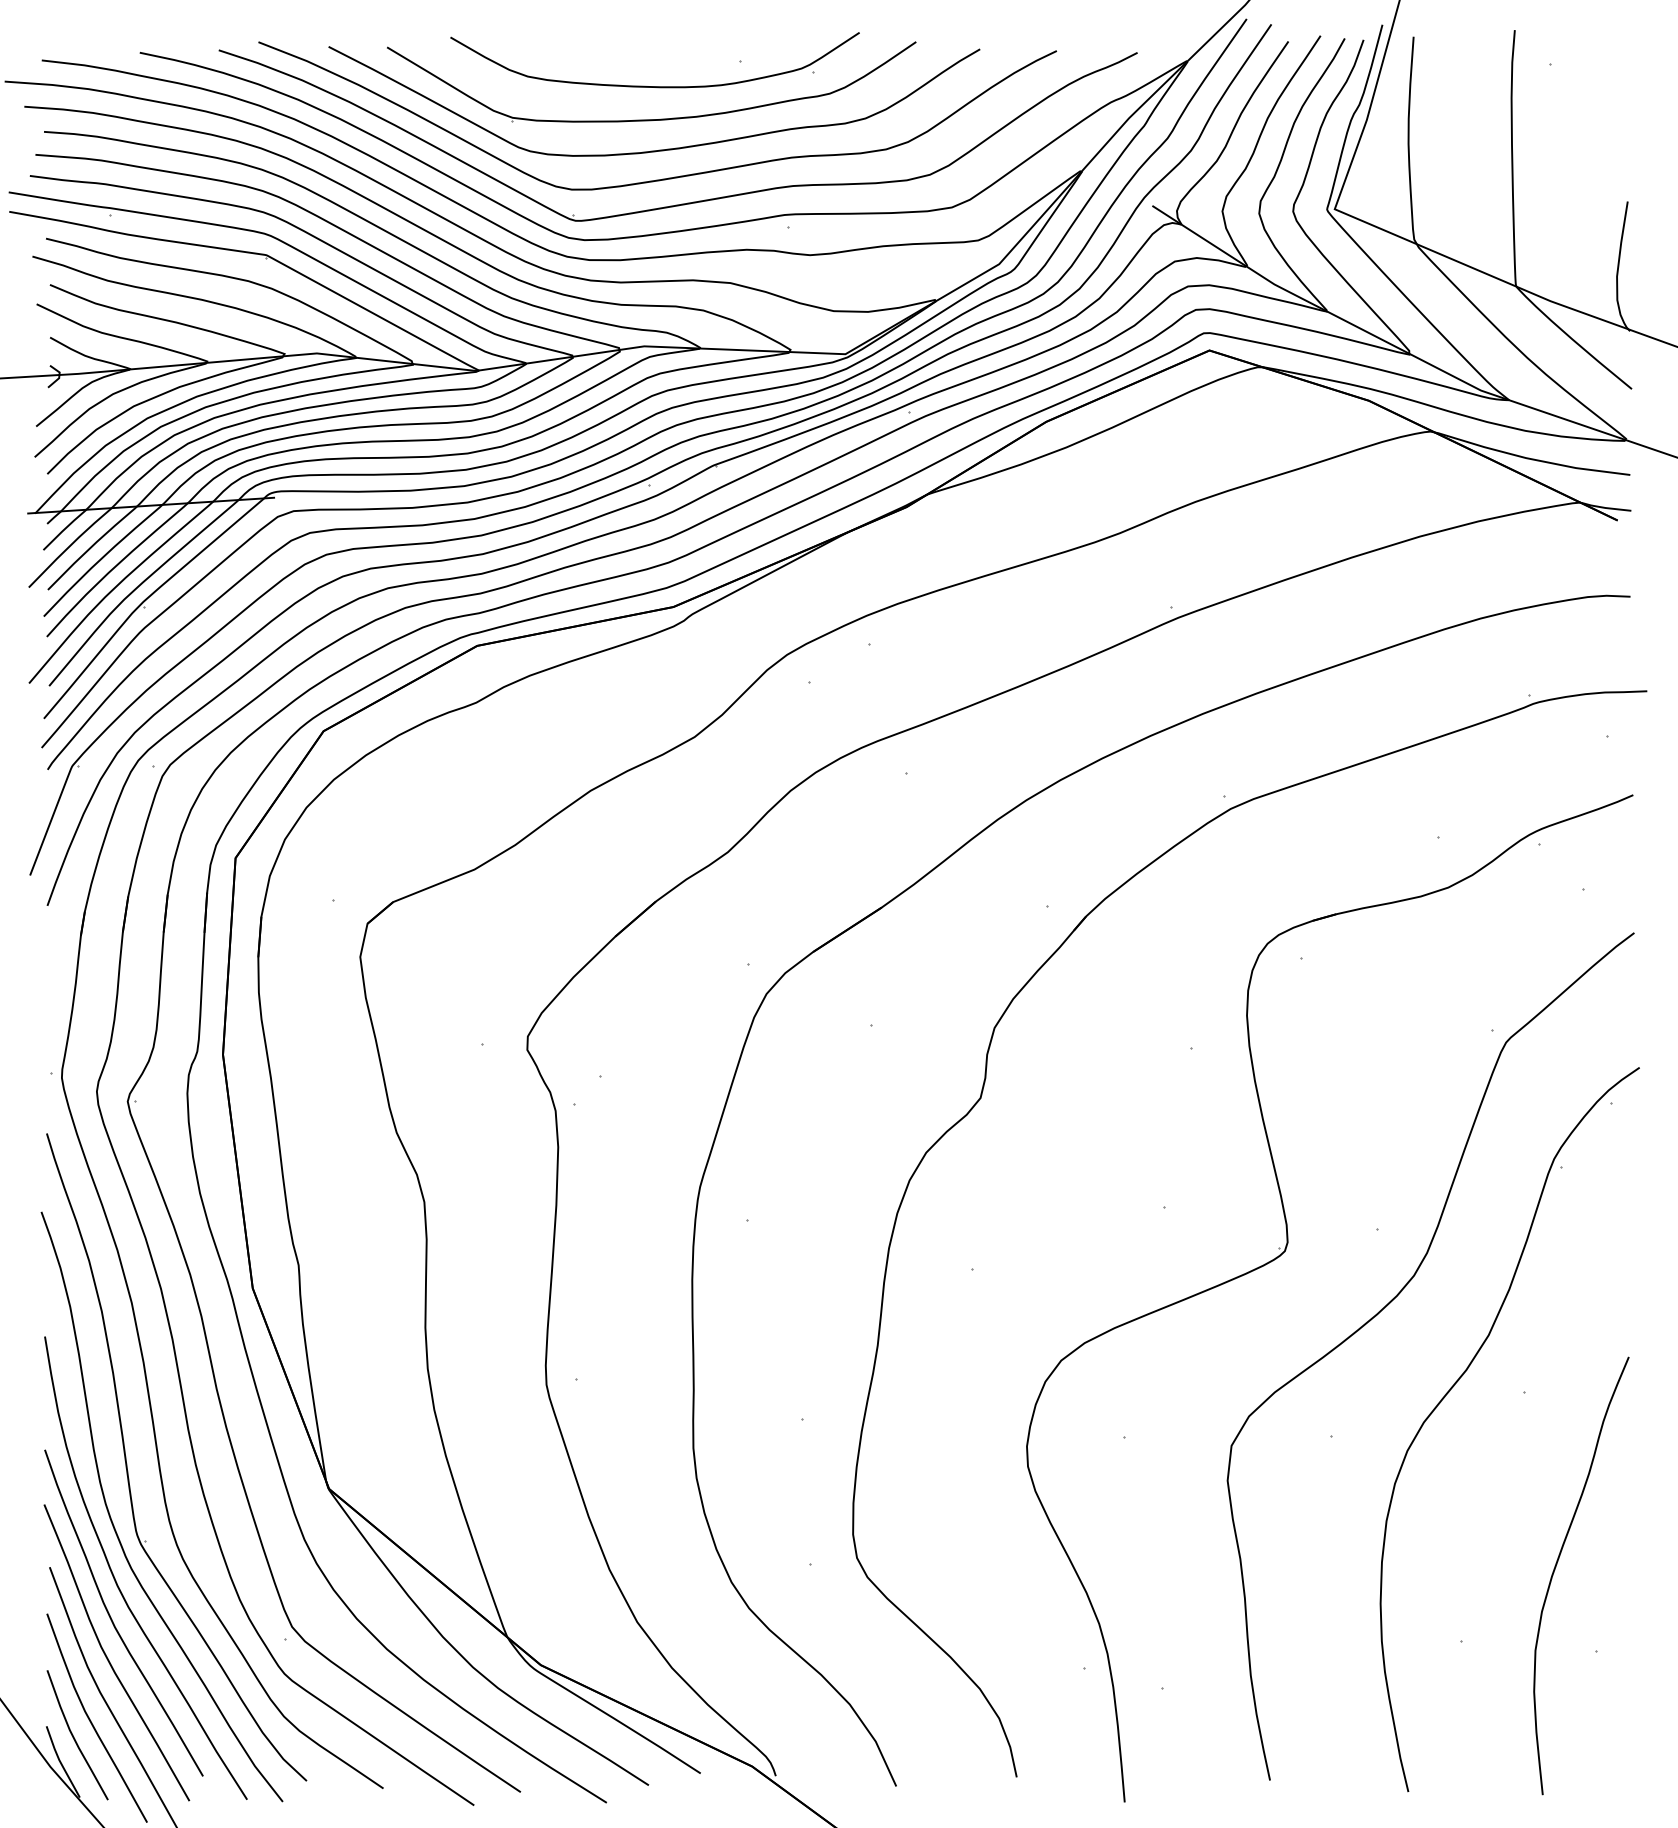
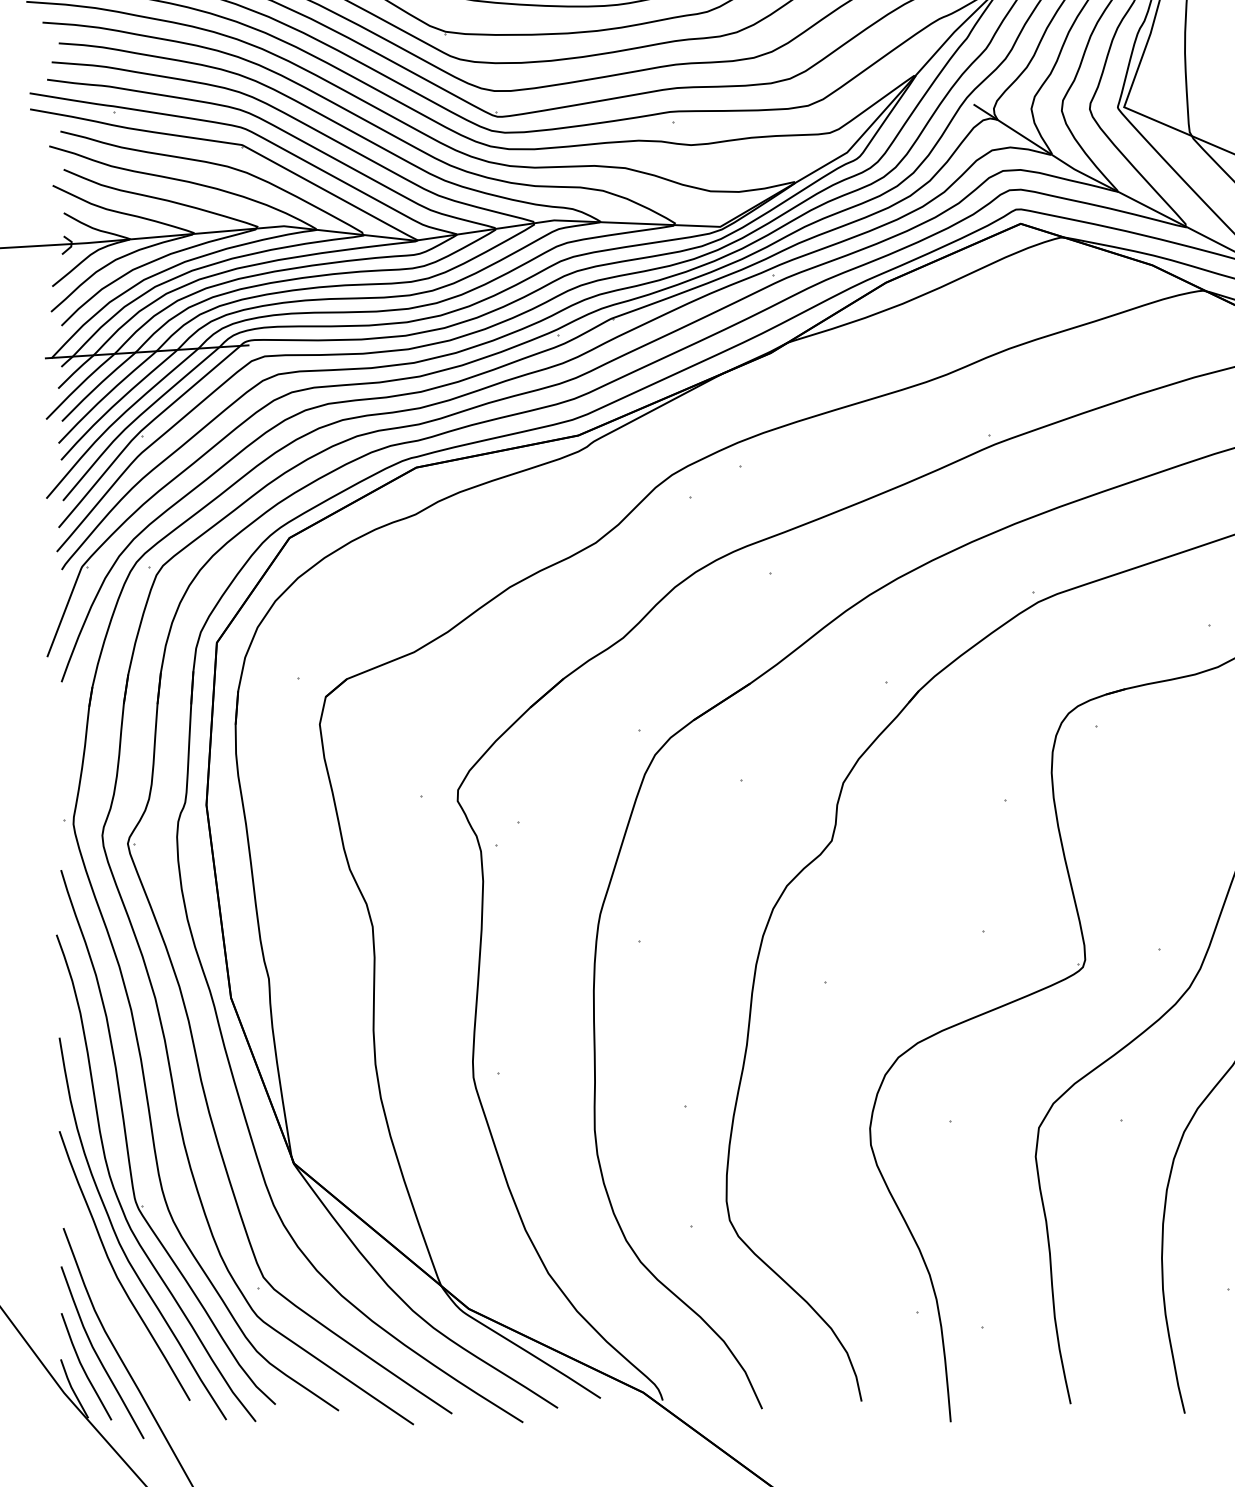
curve: (107, 1656) -> (111, 1301), removed

